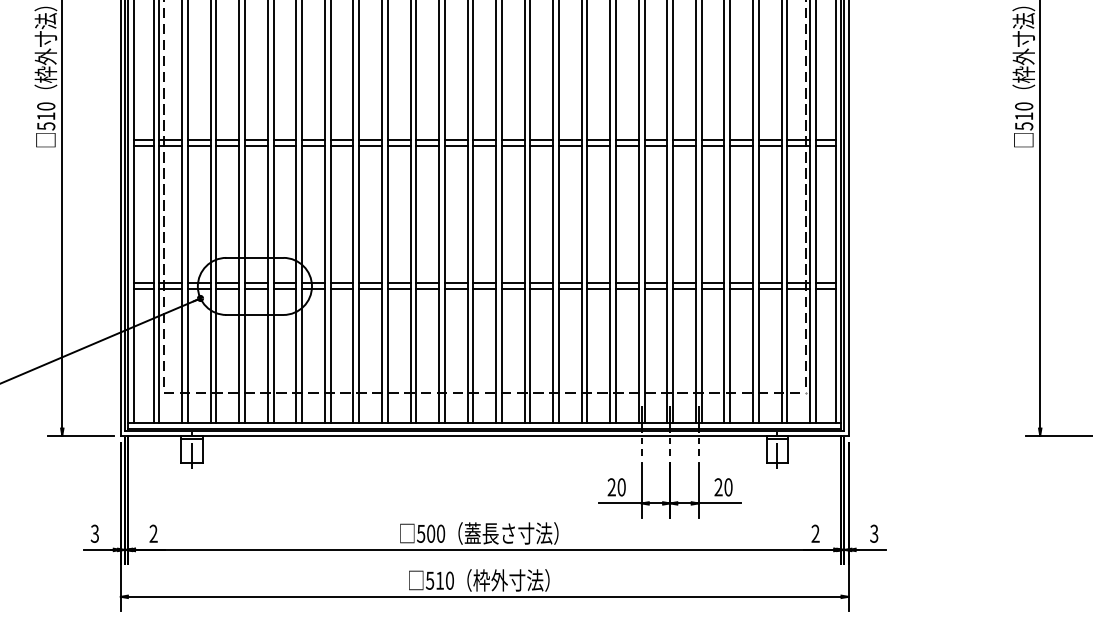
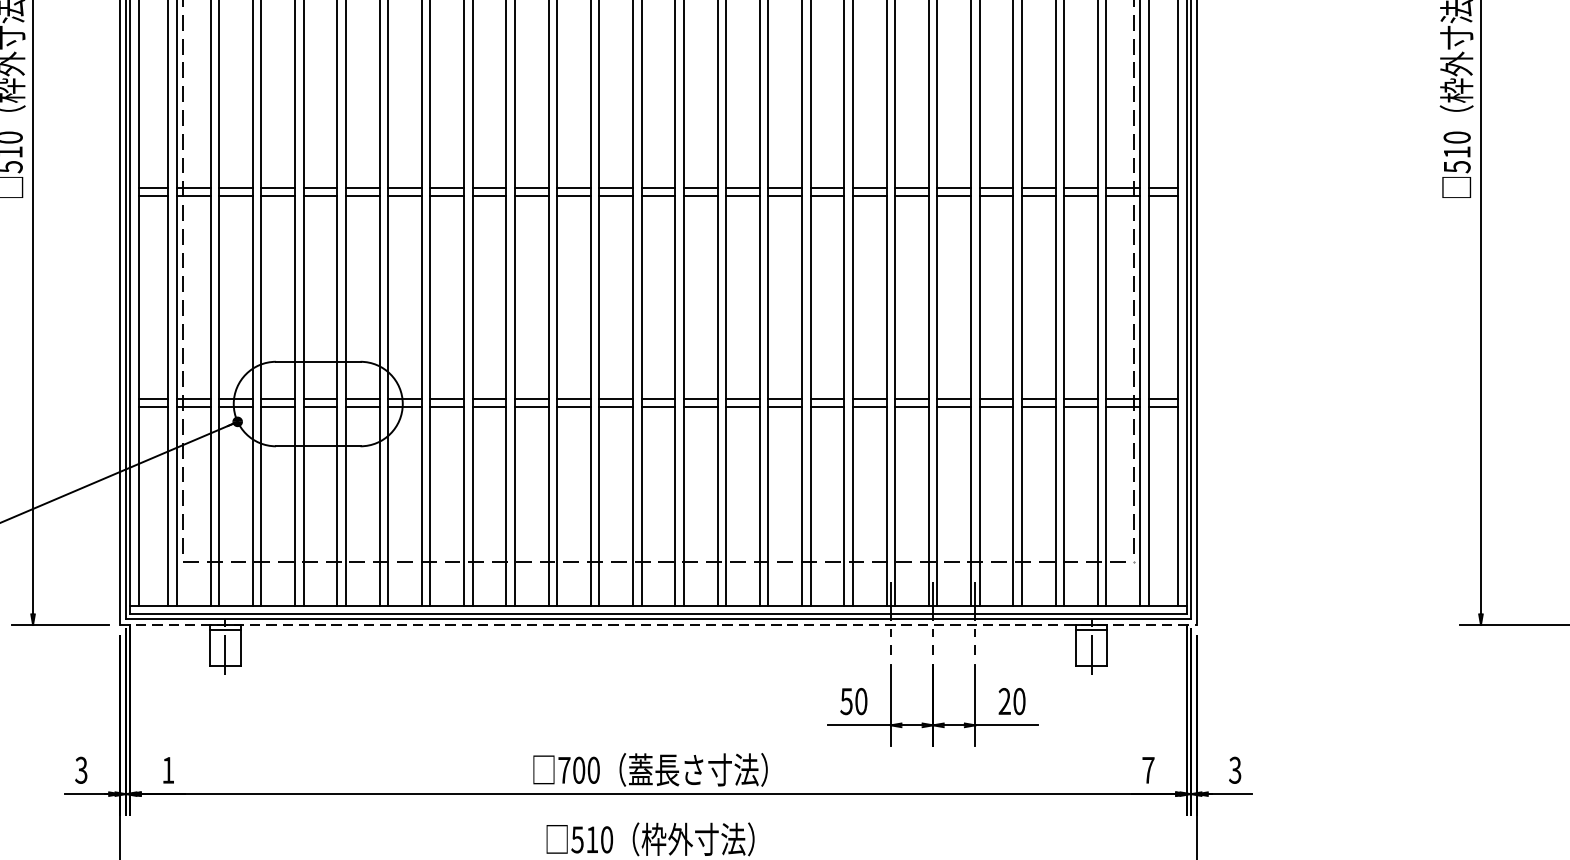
line: (484, 435) -> (658, 624), solid -> dashed
text: (611, 487) -> (846, 701), 20 -> 50
text: (153, 533) -> (168, 769), 2 -> 1
text: (421, 533) -> (564, 769), 500 -> 700
text: (815, 533) -> (1148, 769), 2 -> 7

